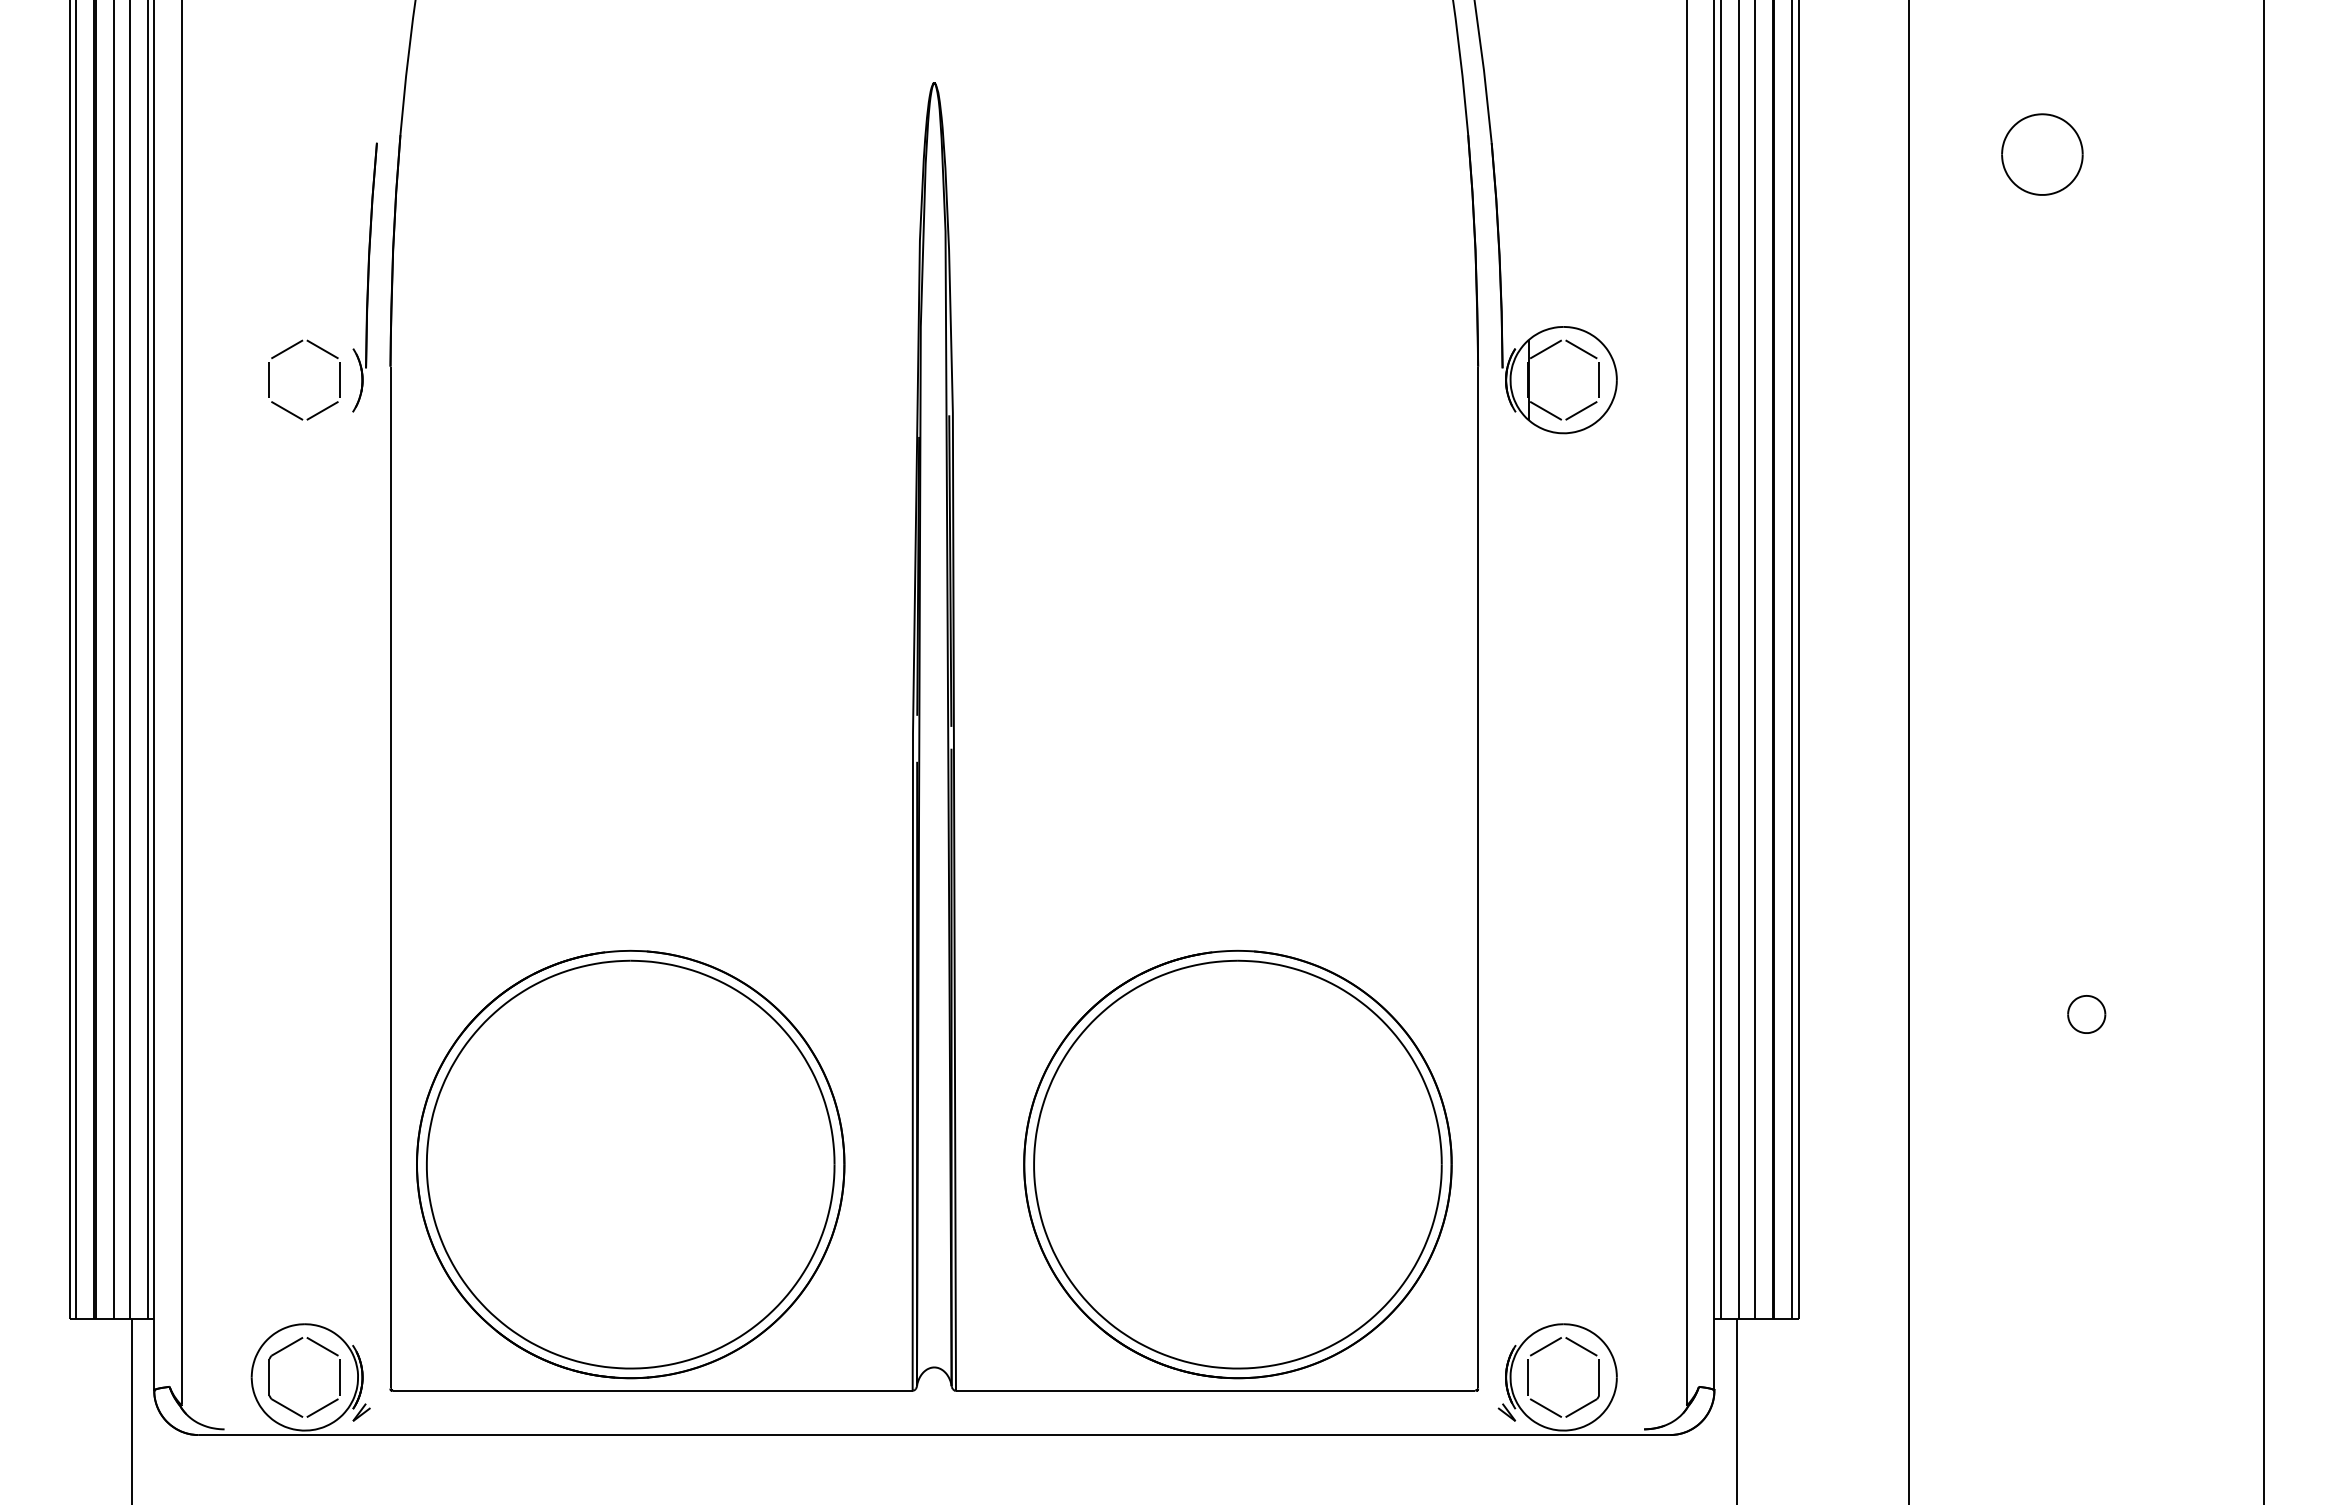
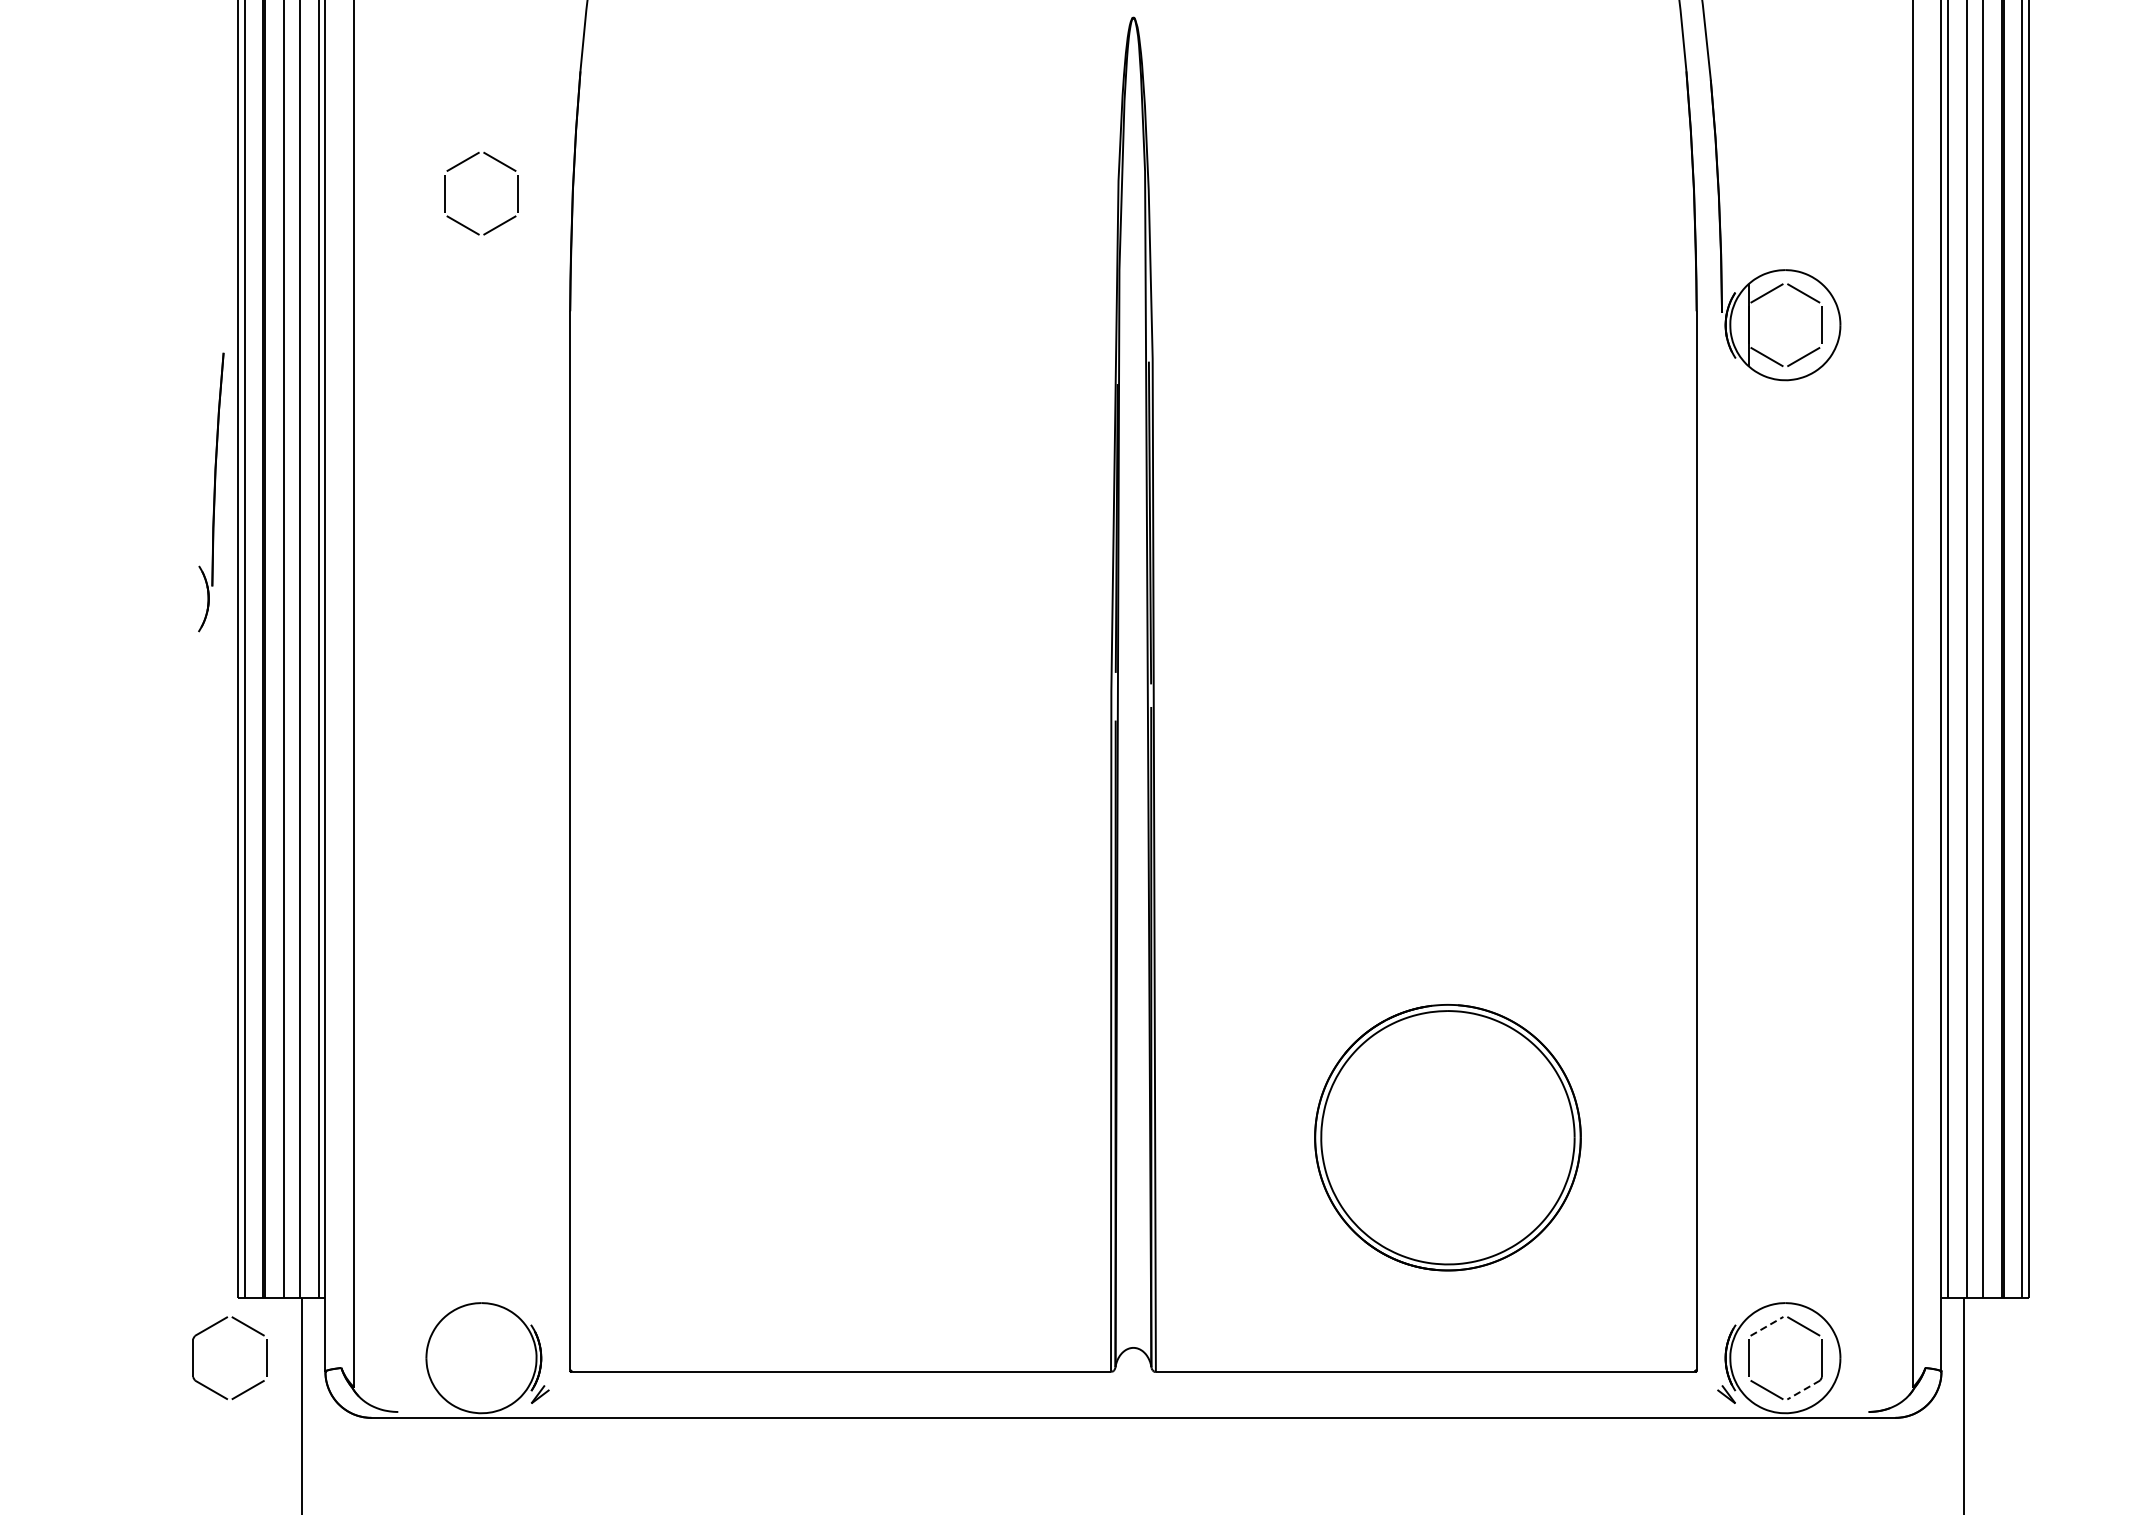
part: (364, 277) -> (210, 492), moved
part: (289, 349) -> (465, 161), moved
part: (630, 1164) -> (818, 1137), removed
part: (1237, 1164) -> (1447, 1137), size x0.6
line: (1546, 1346) -> (1767, 1326), solid -> dashed
part: (288, 1347) -> (212, 1327), moved
line: (1581, 1408) -> (1803, 1390), solid -> dashed

